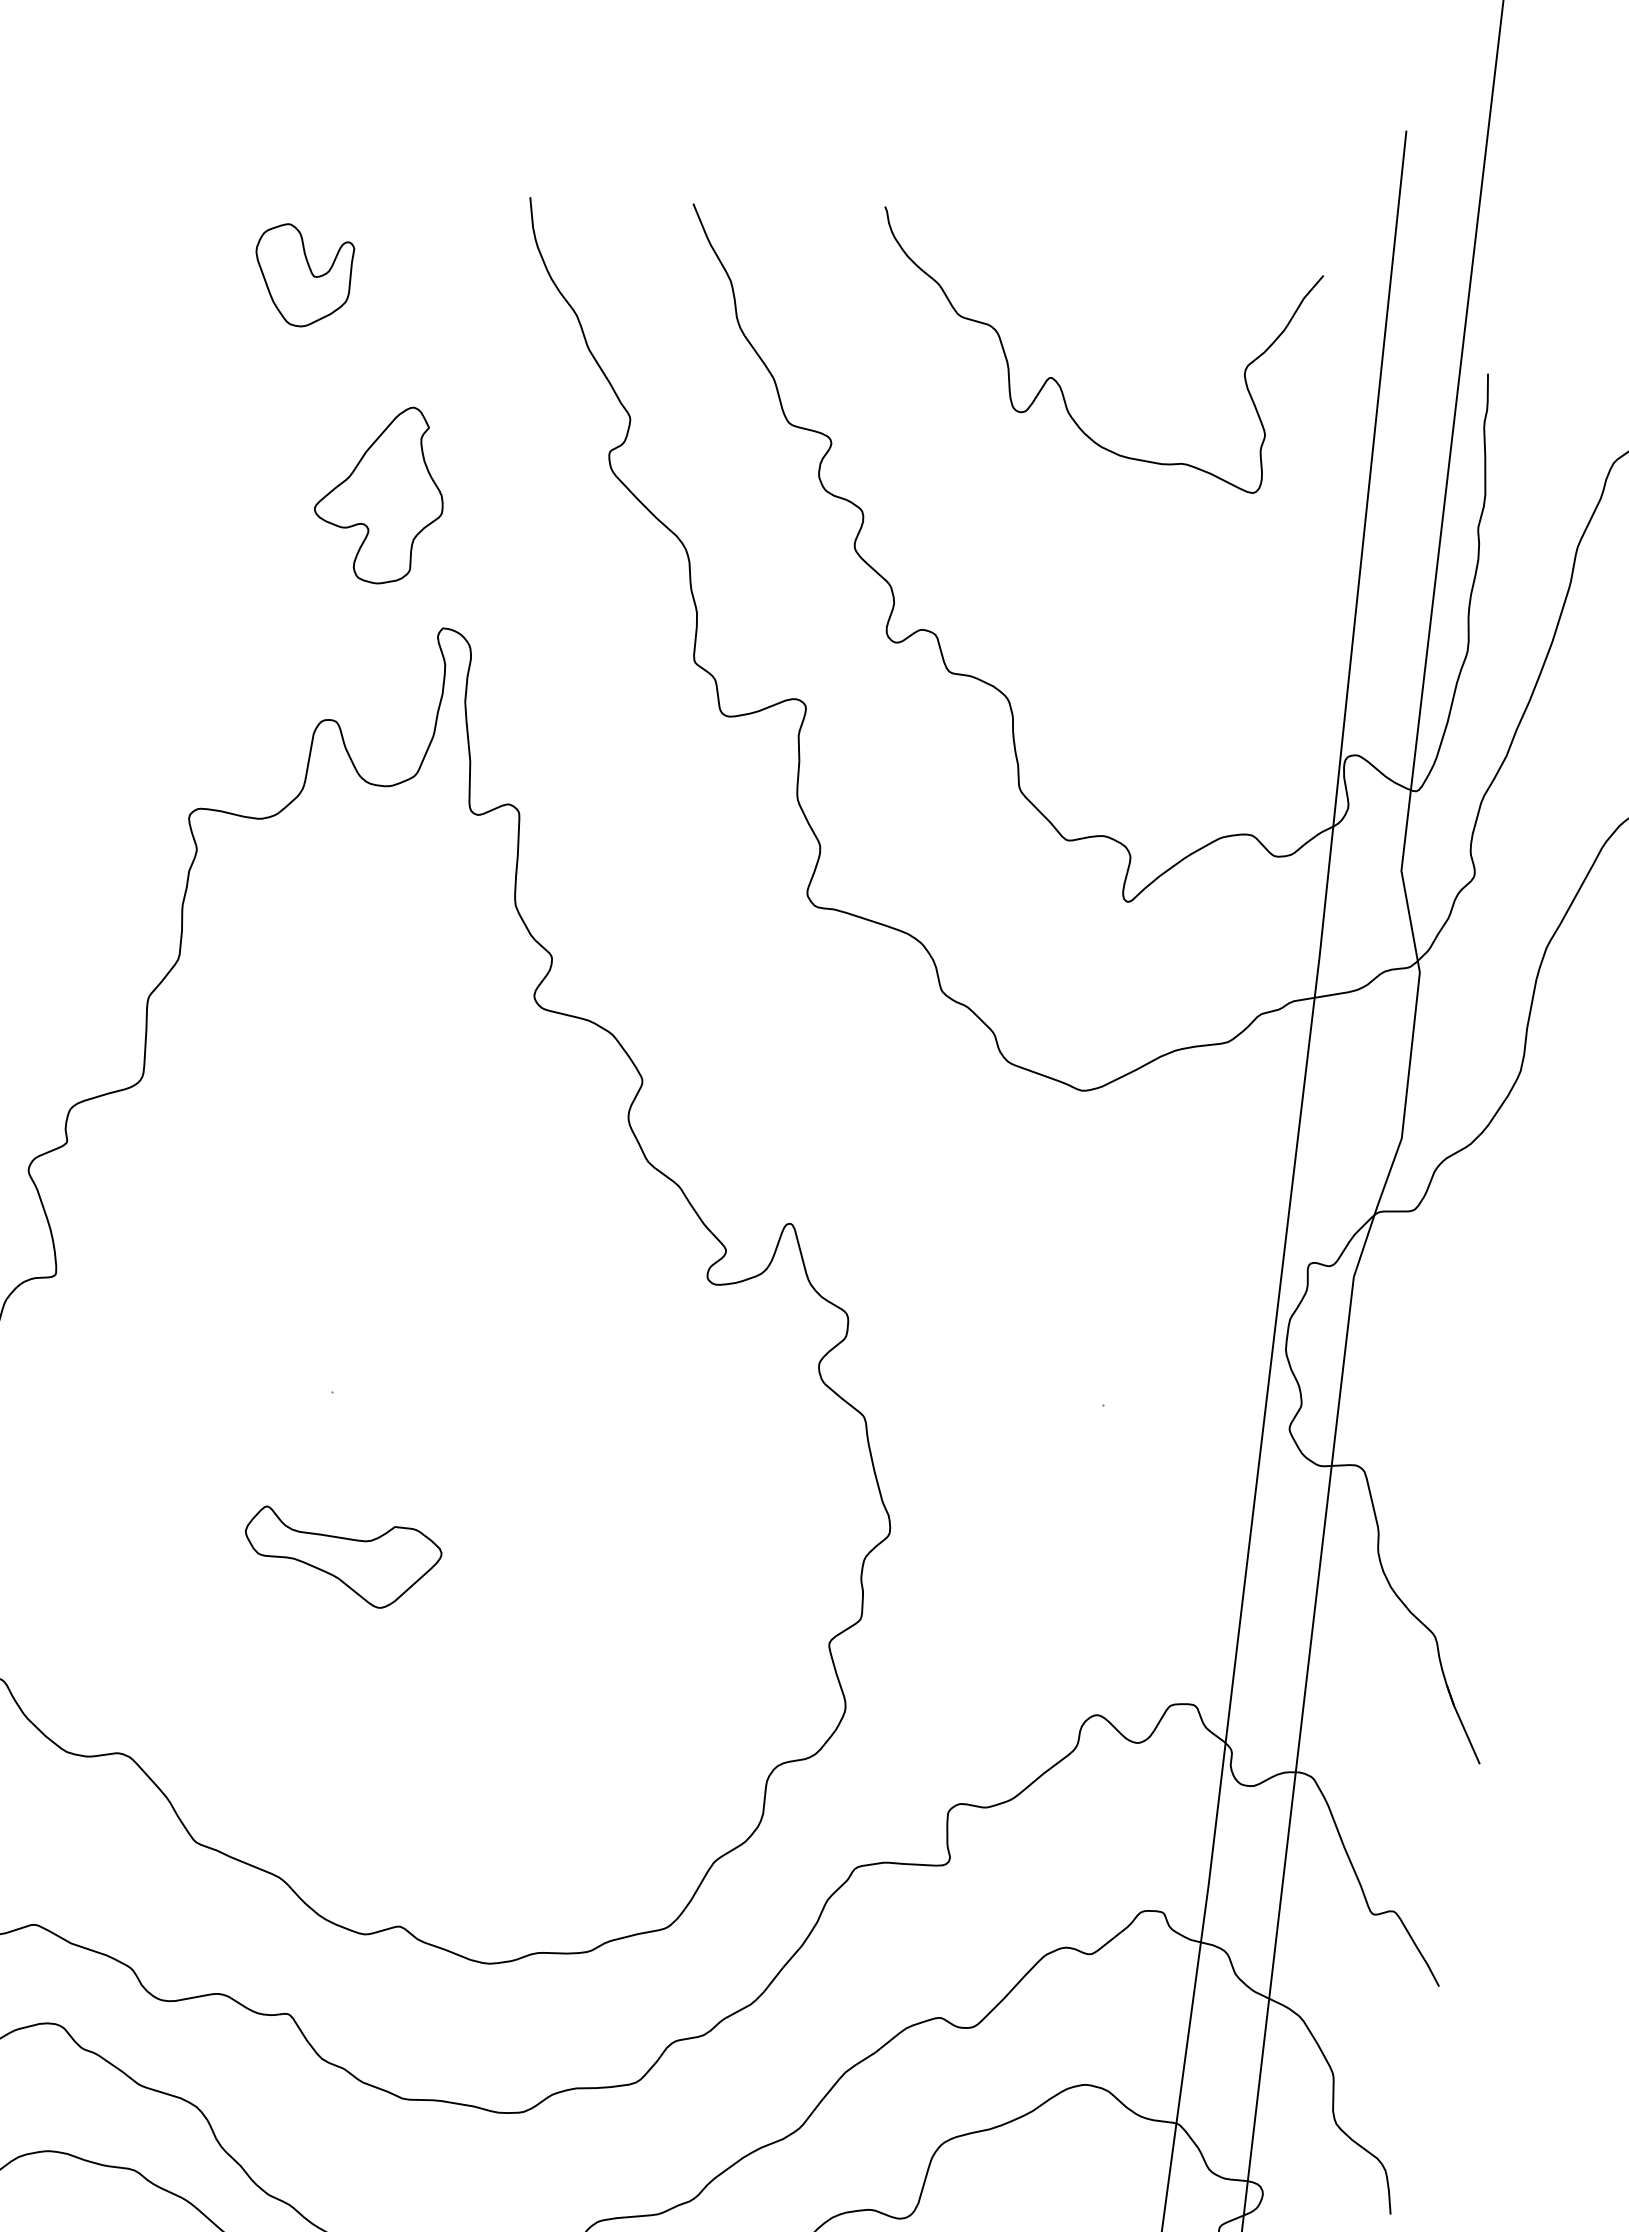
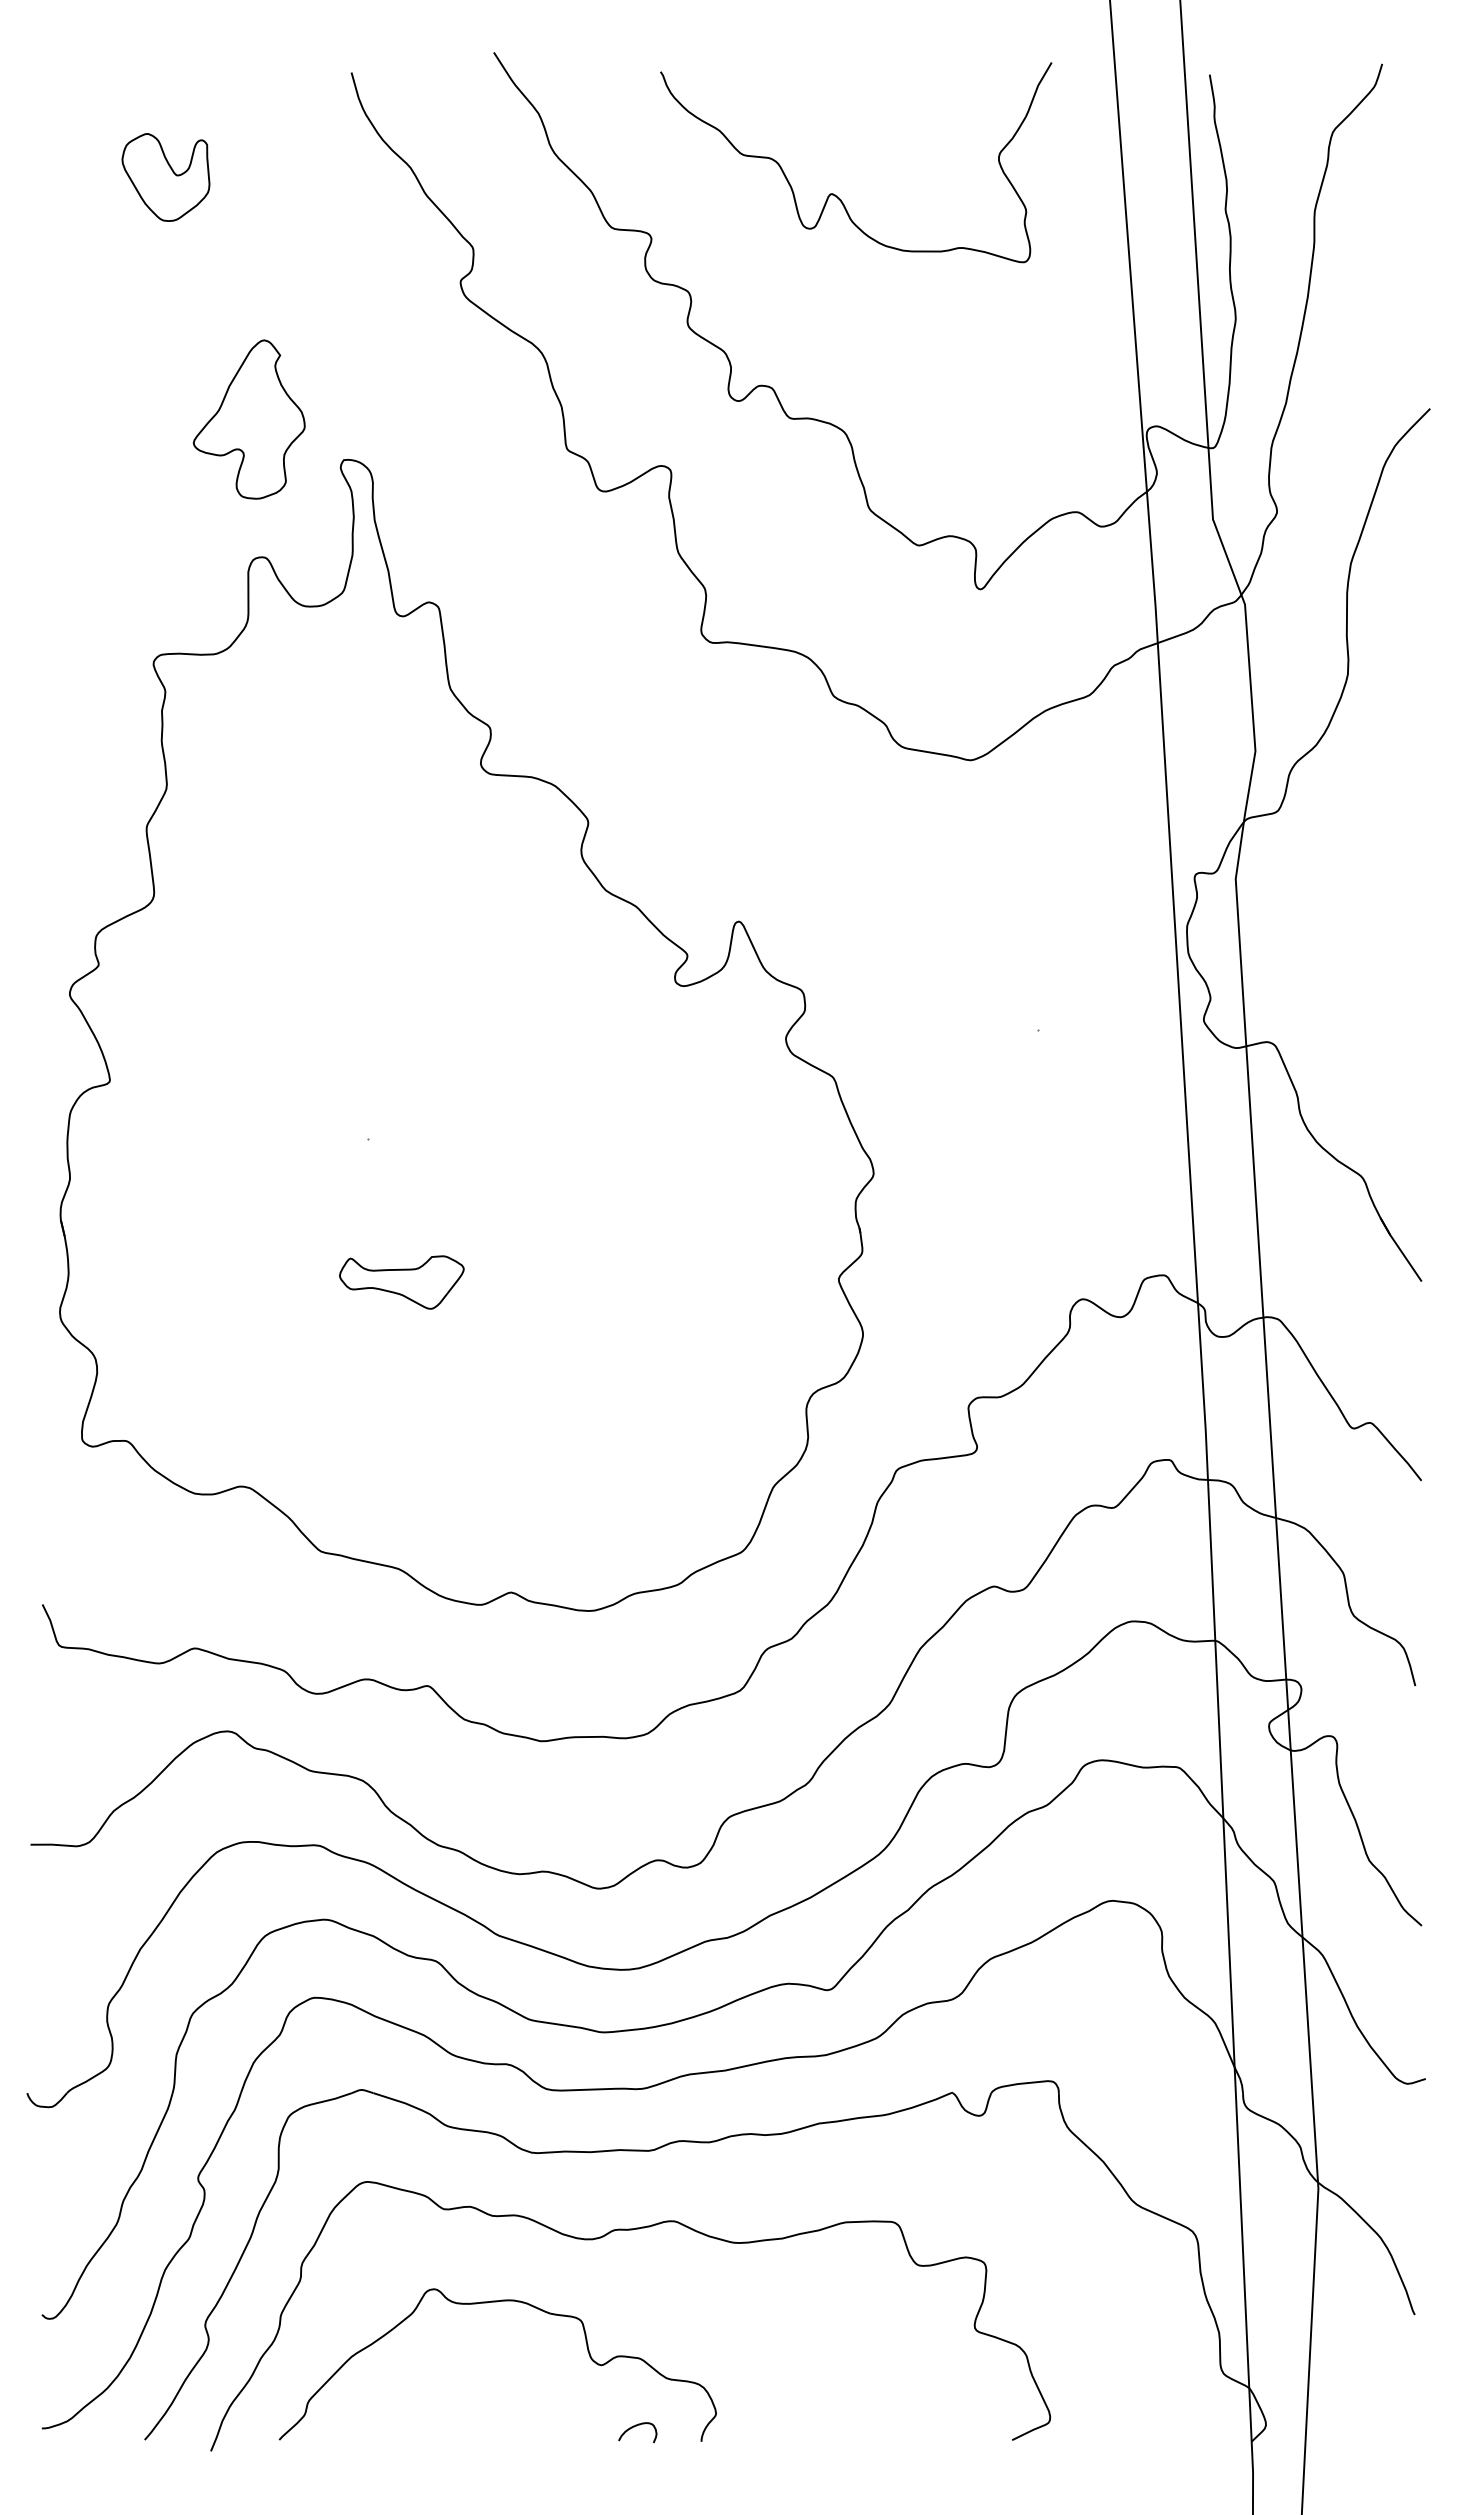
curve: (1055, 379) -> (835, 194), moved
part: (380, 492) -> (248, 419), moved
part: (340, 1558) -> (401, 1282), size x0.71

